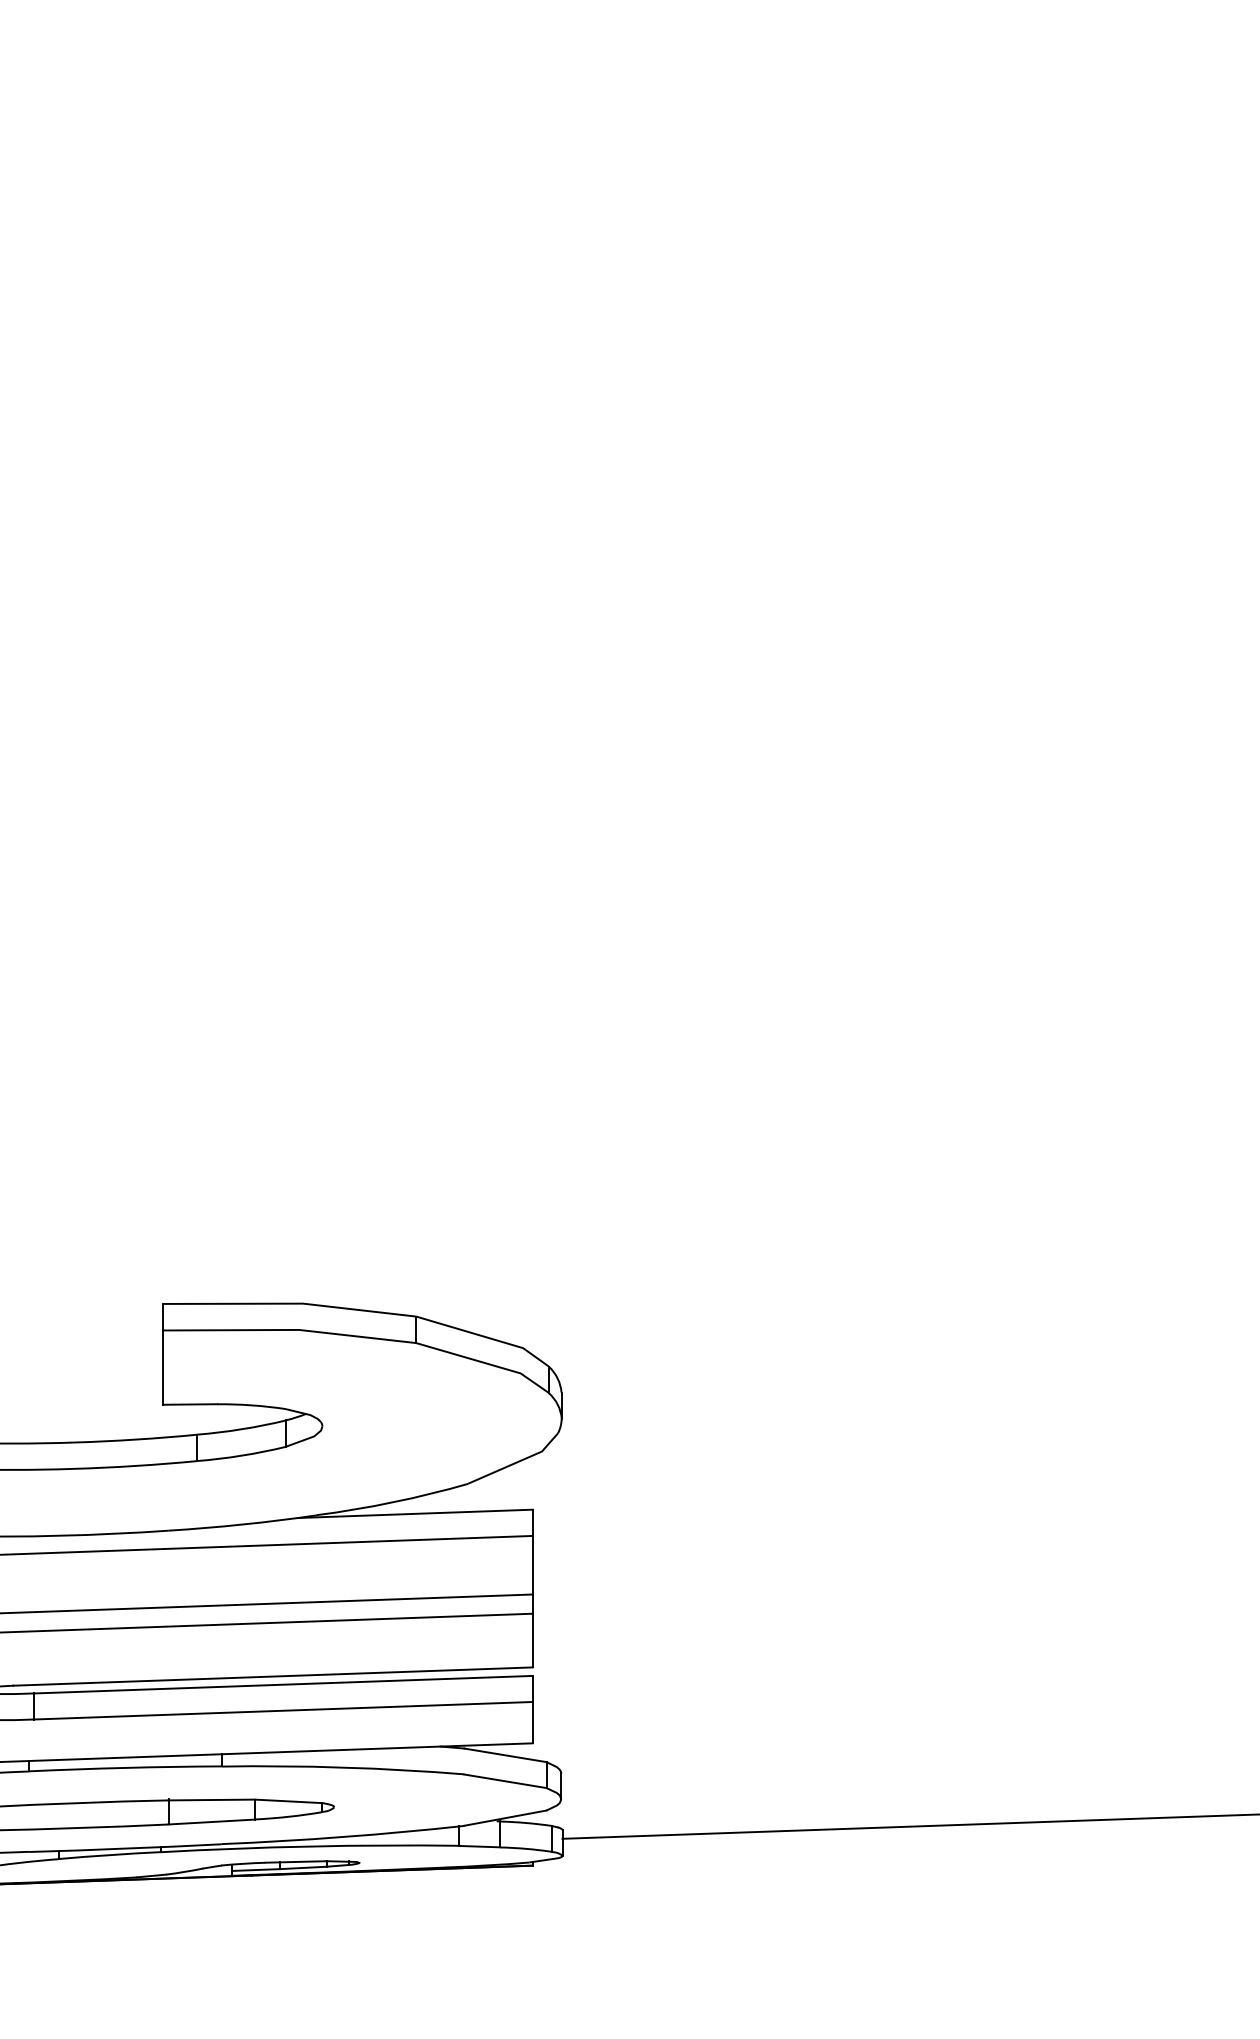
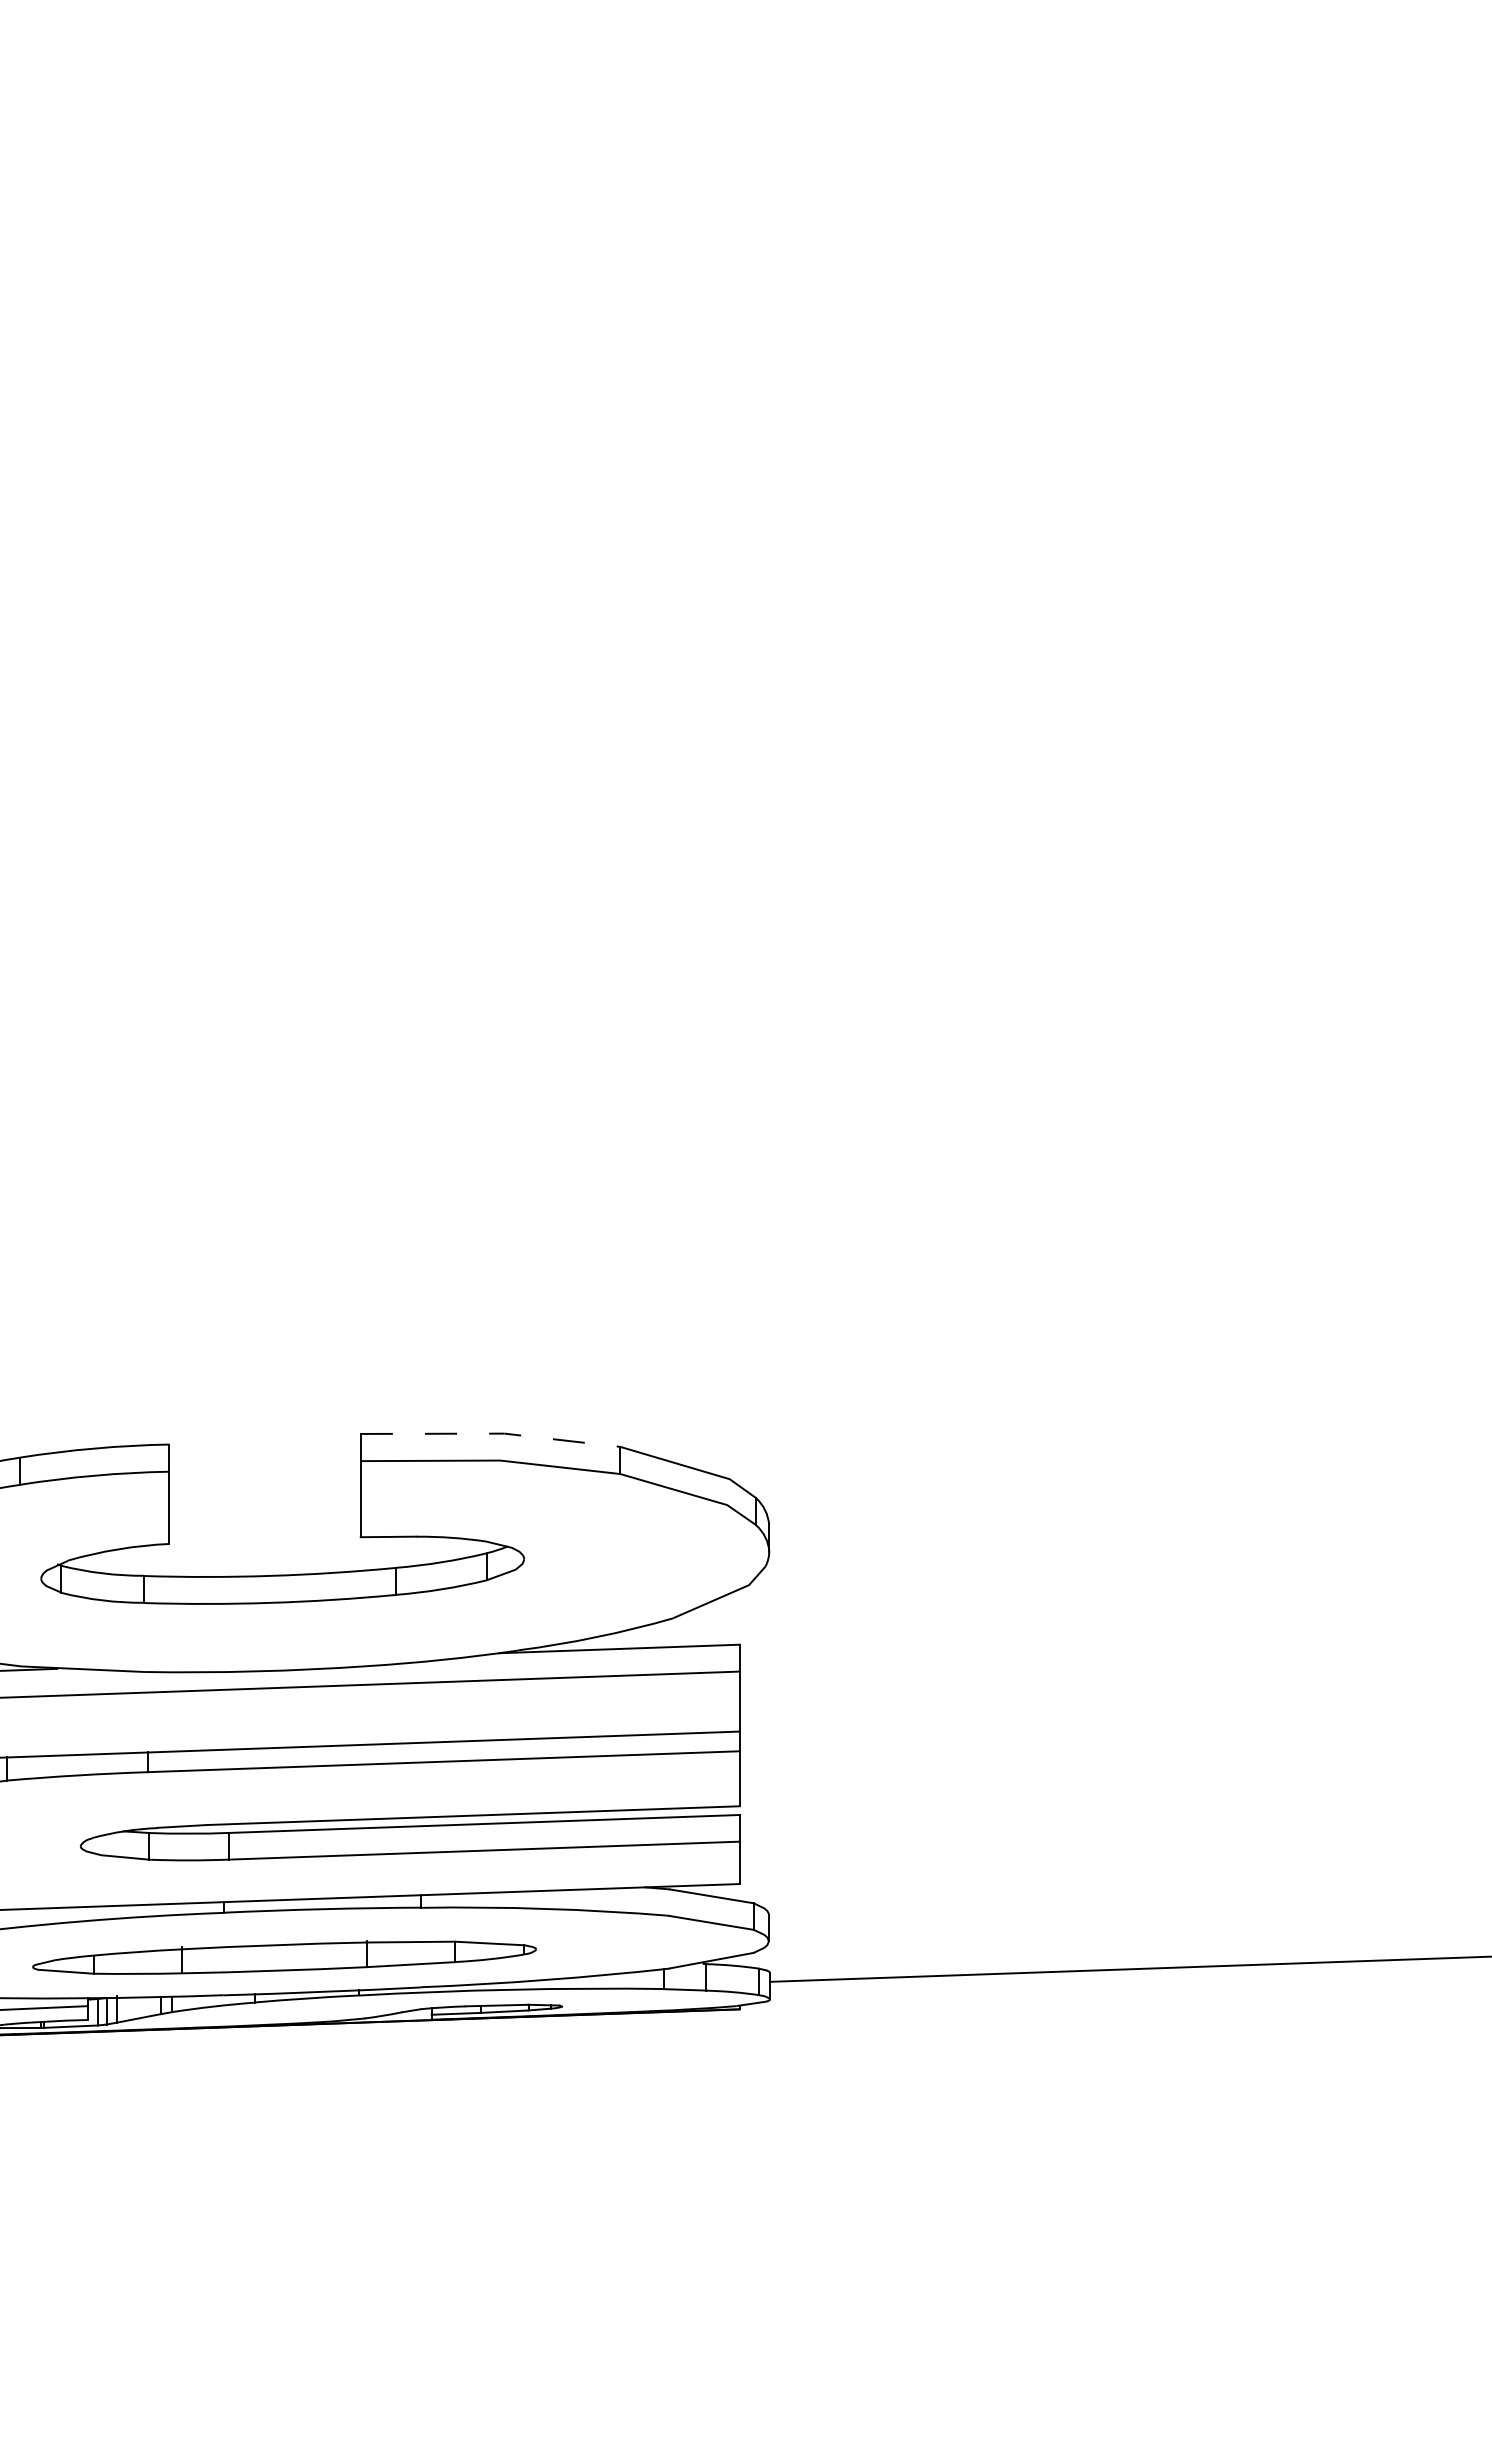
line: (290, 1303) -> (491, 1433), solid -> dashed

